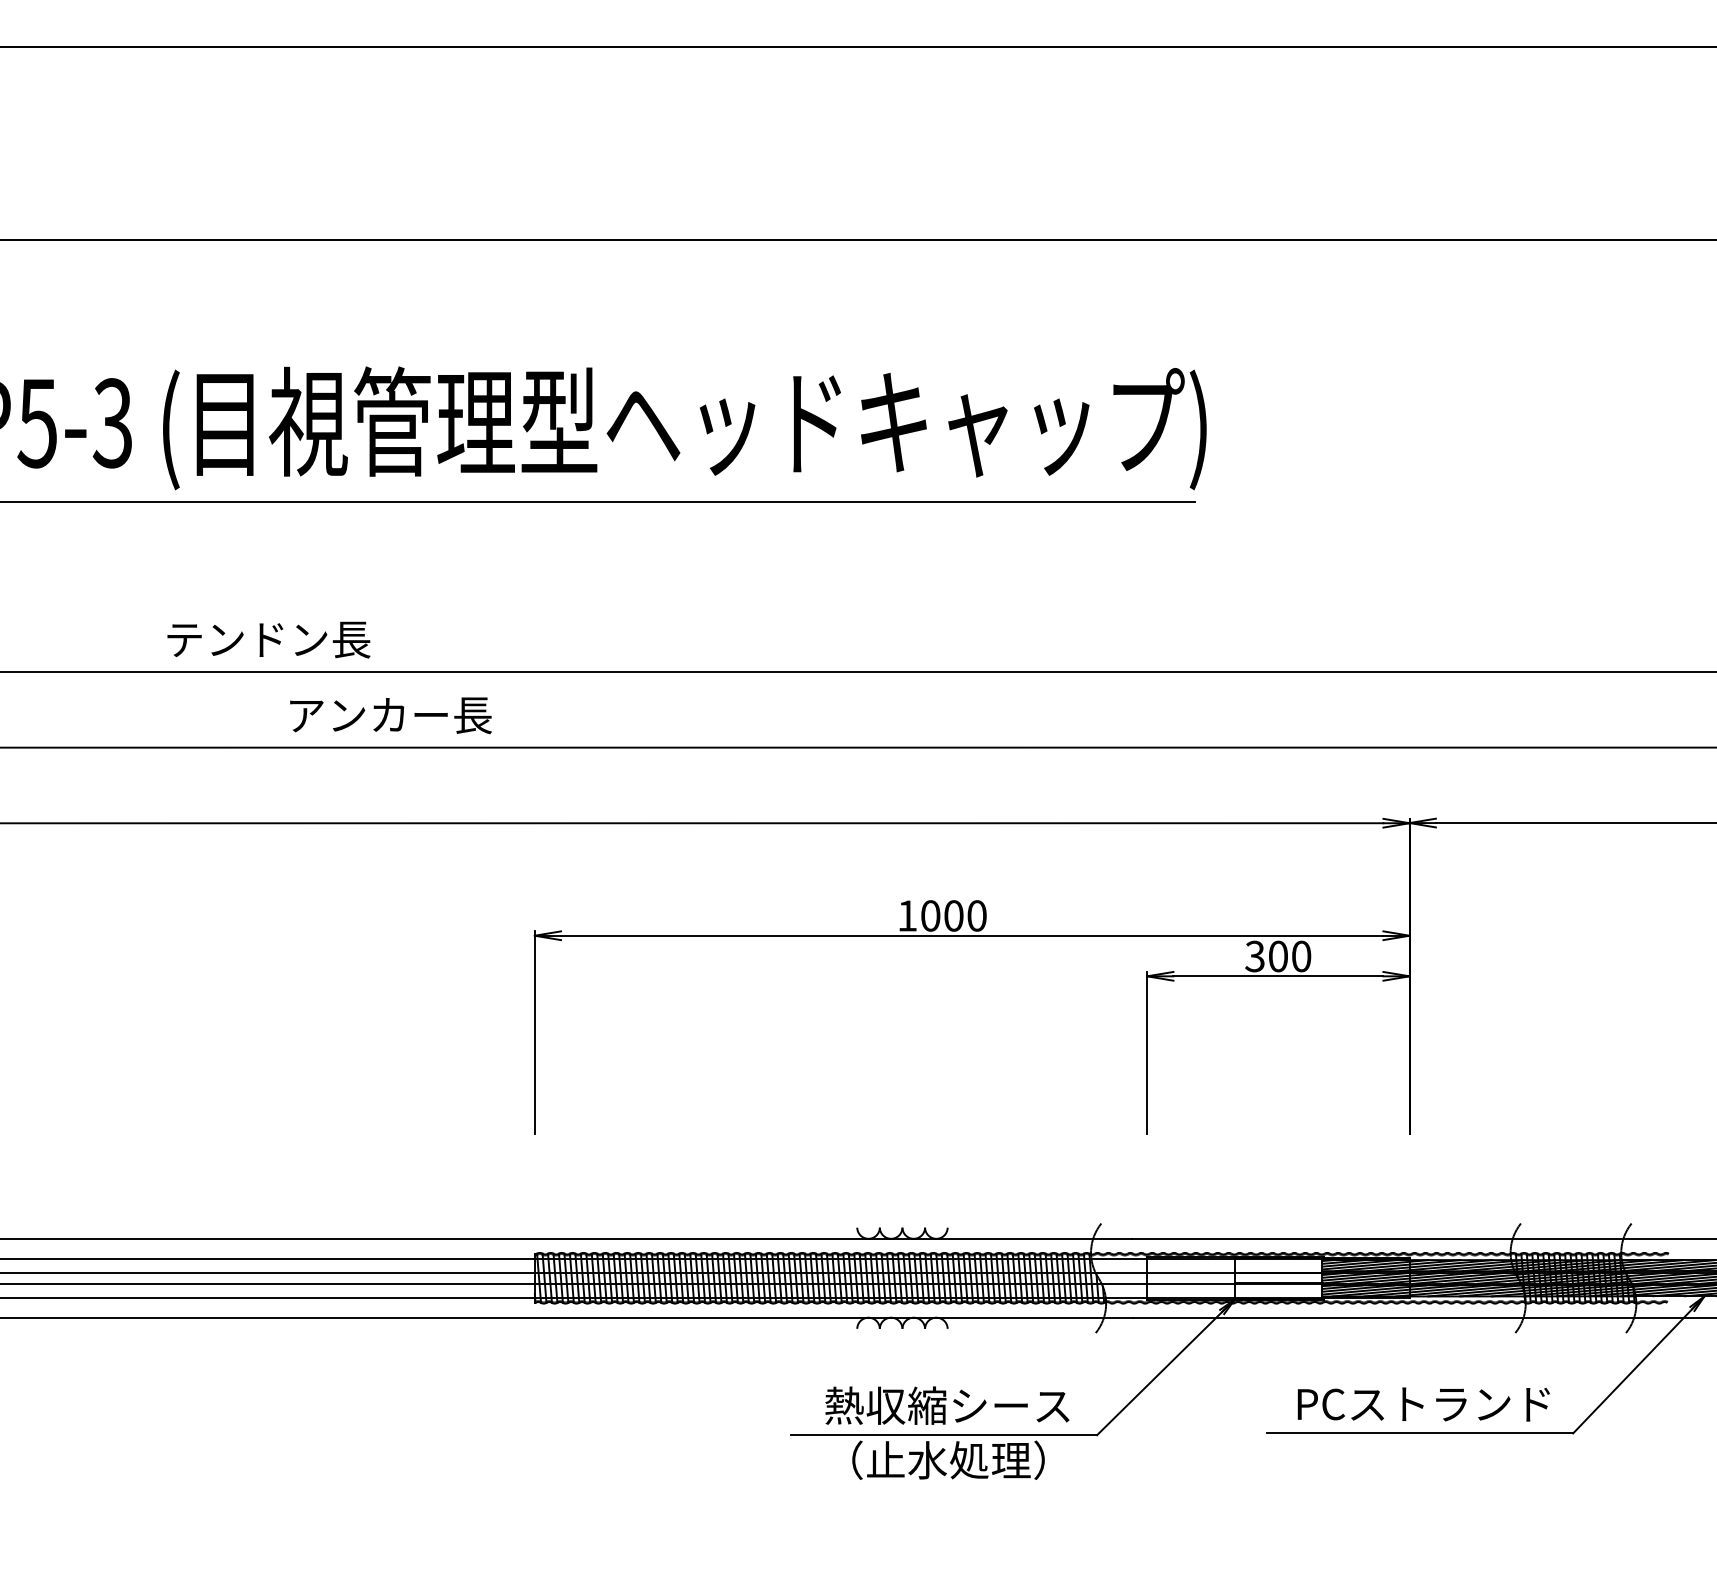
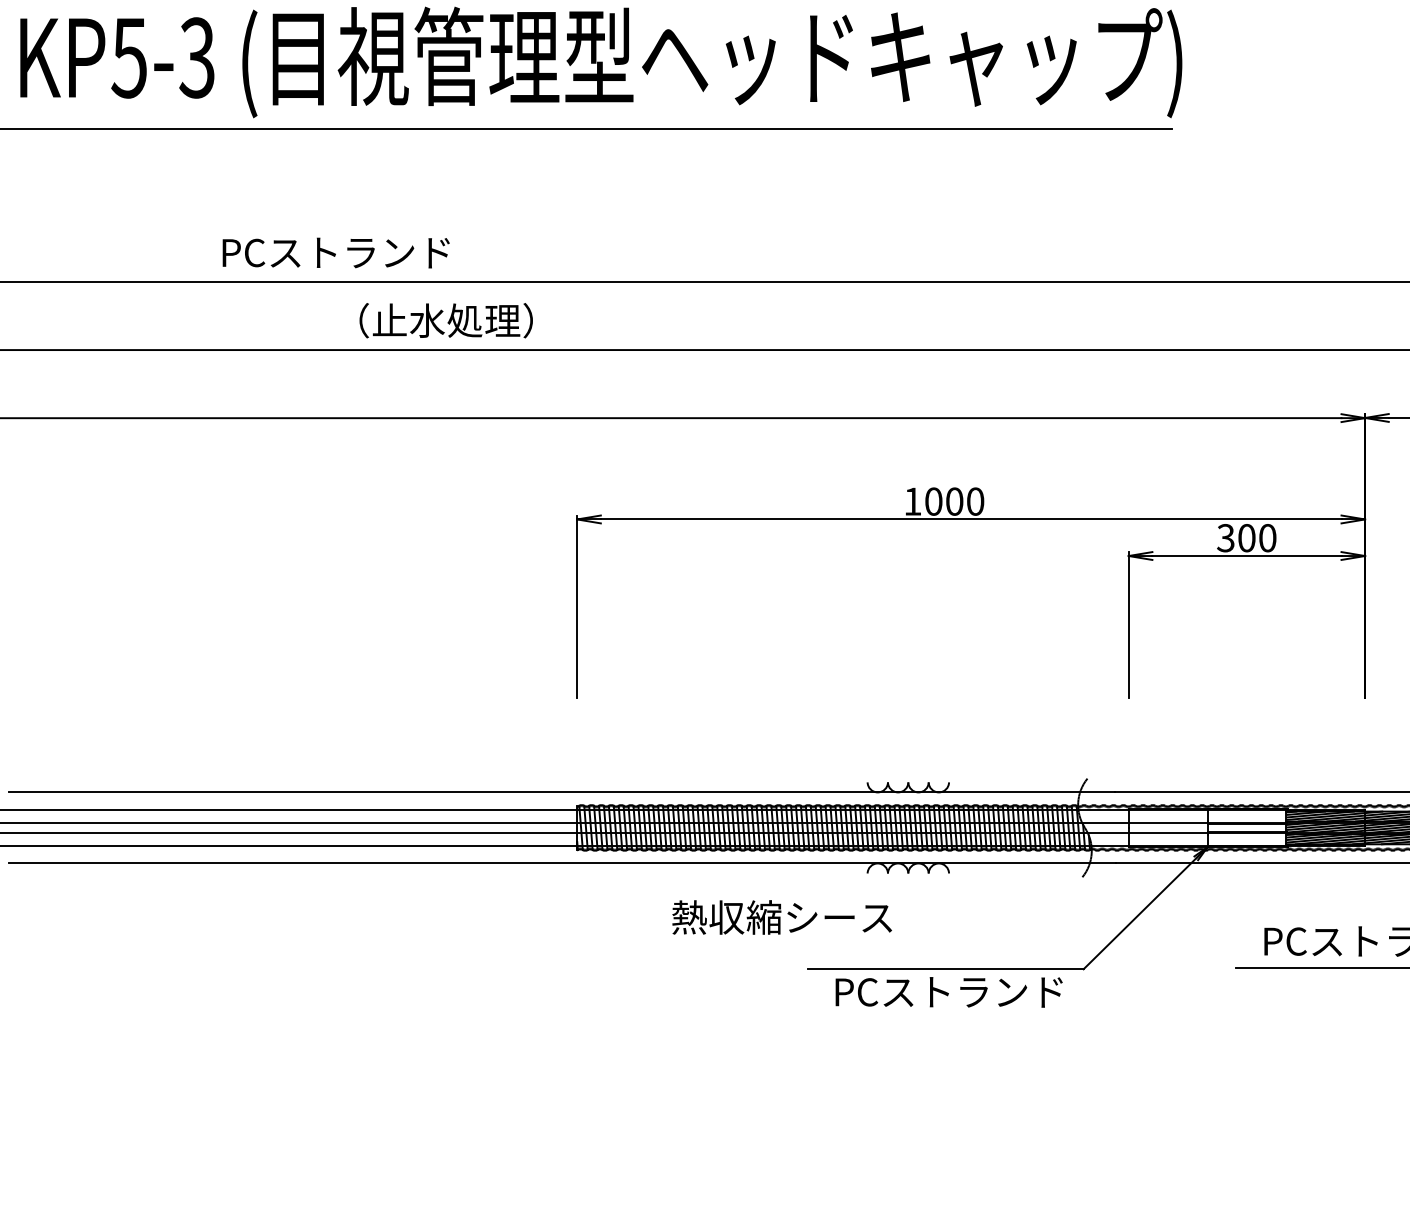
text: (267, 639) -> (336, 252), テンドン長 -> PCストランド
text: (390, 714) -> (447, 320), アンカー長 -> （止水処理）
text: (947, 1405) -> (782, 917), moved
text: (947, 1459) -> (948, 991), （止水処理） -> PCストランド

